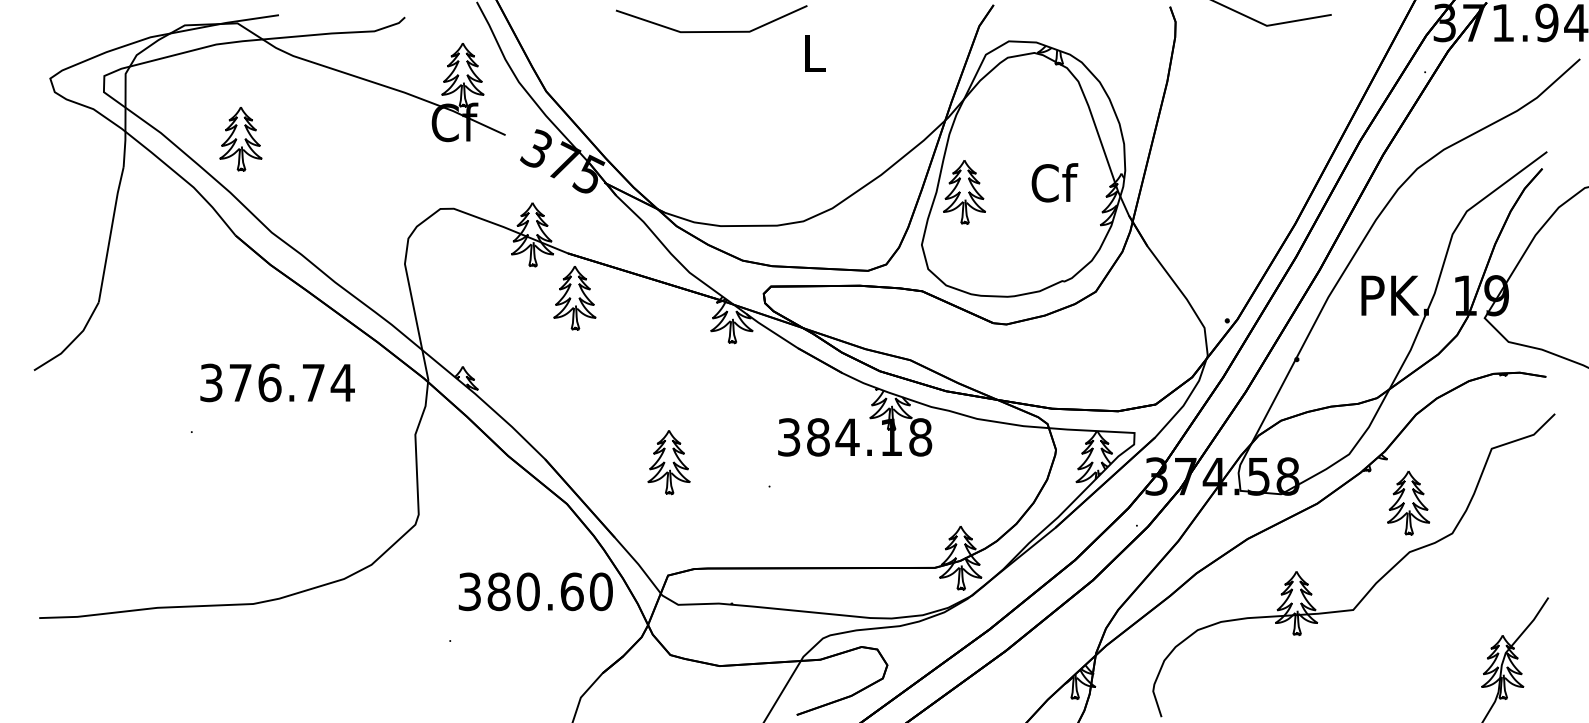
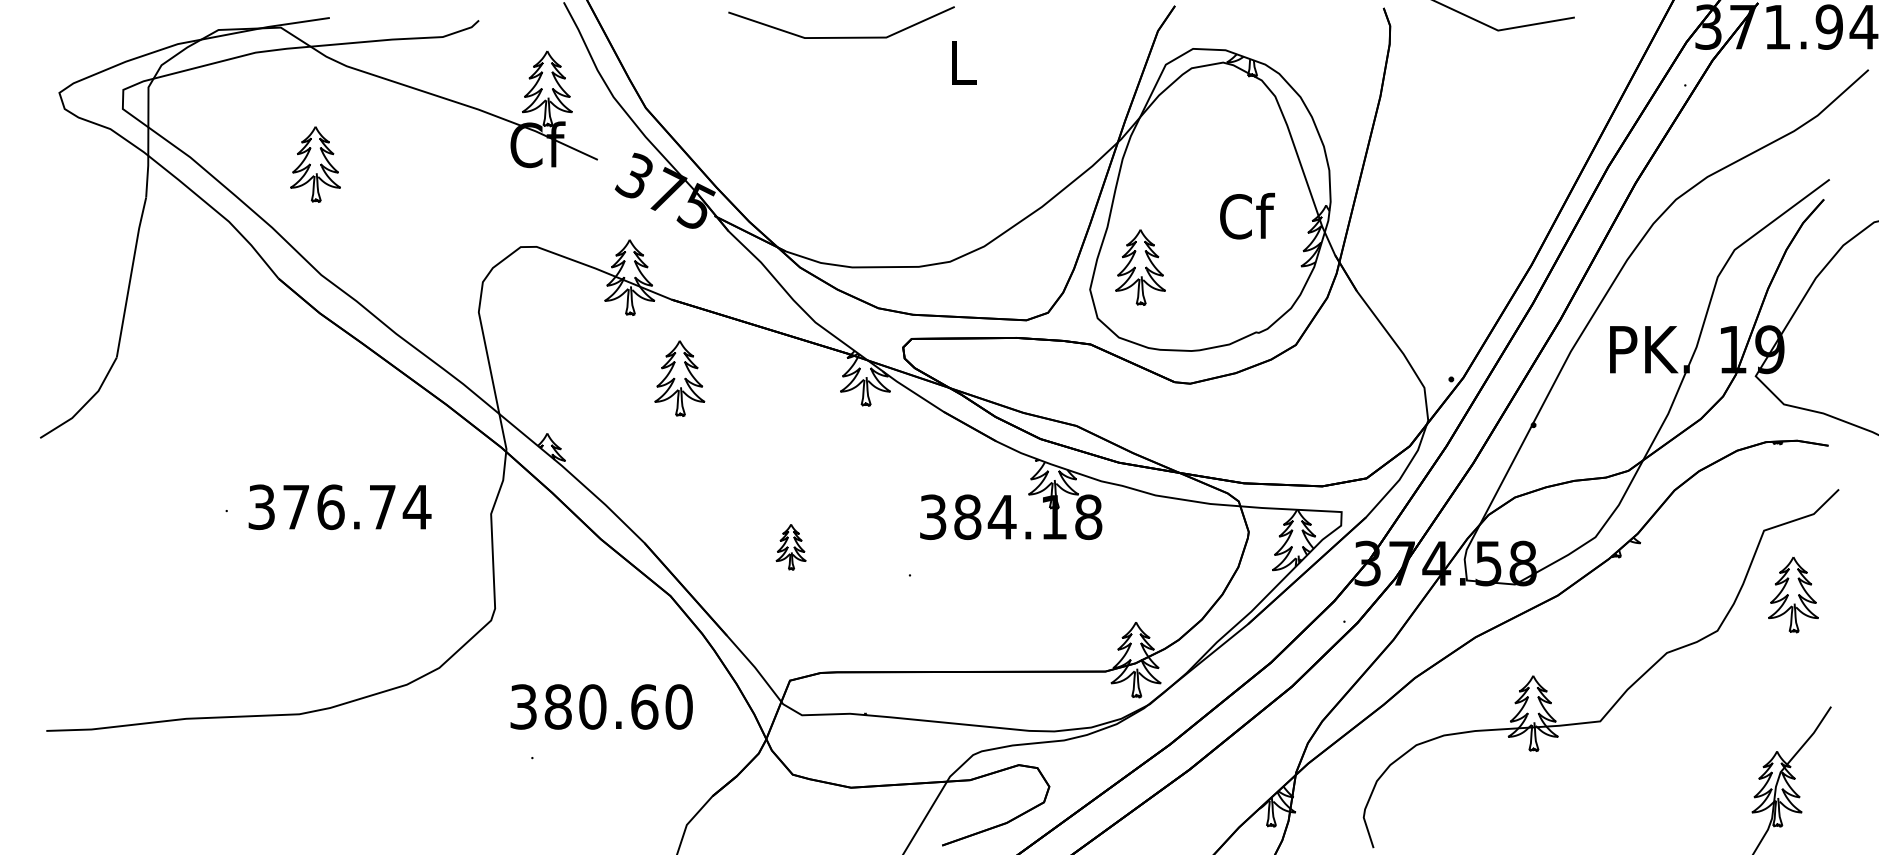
part: (240, 139) -> (315, 164), moved
part: (964, 192) -> (1140, 267), moved
part: (574, 298) -> (679, 379), moved
text: (277, 382) -> (339, 506), moved
part: (668, 462) -> (790, 546), size x0.6
part: (1408, 502) -> (1793, 594), moved
text: (535, 591) -> (601, 706), moved

